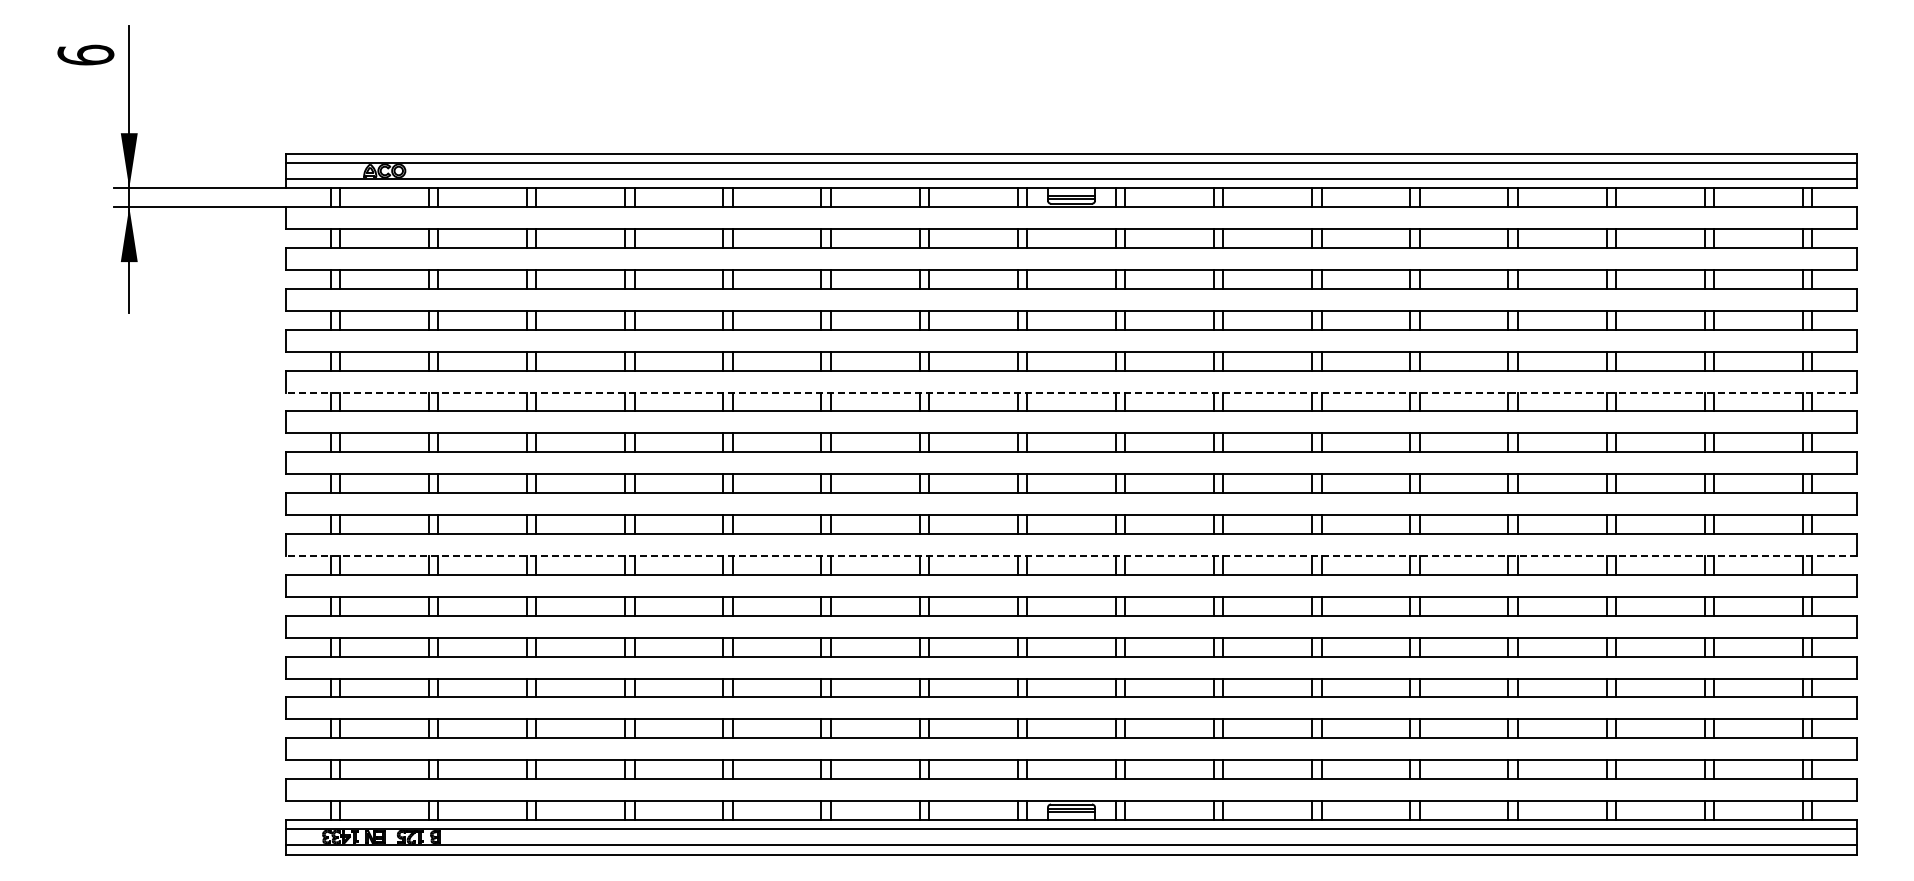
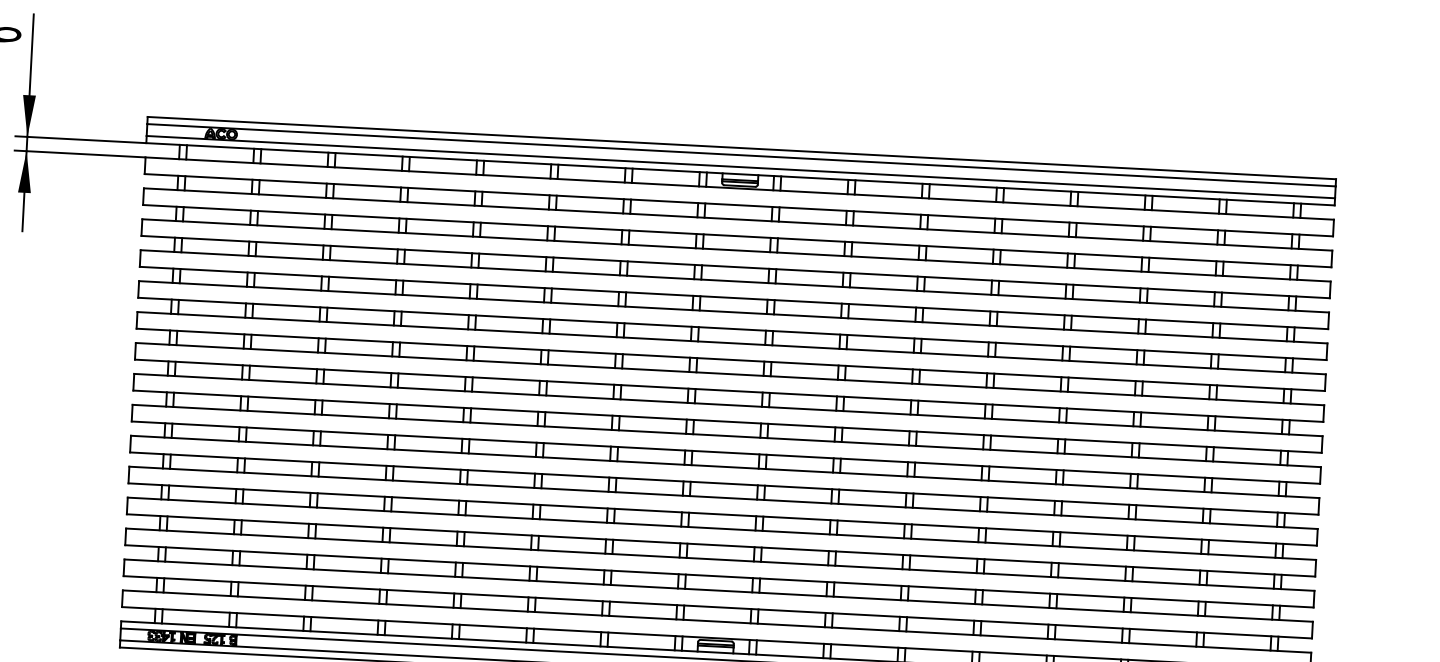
line: (1071, 392) -> (732, 328), dashed -> solid
line: (1071, 556) -> (725, 453), dashed -> solid

